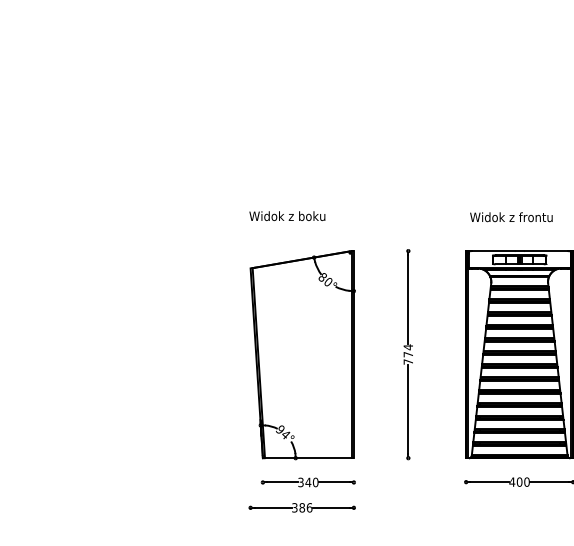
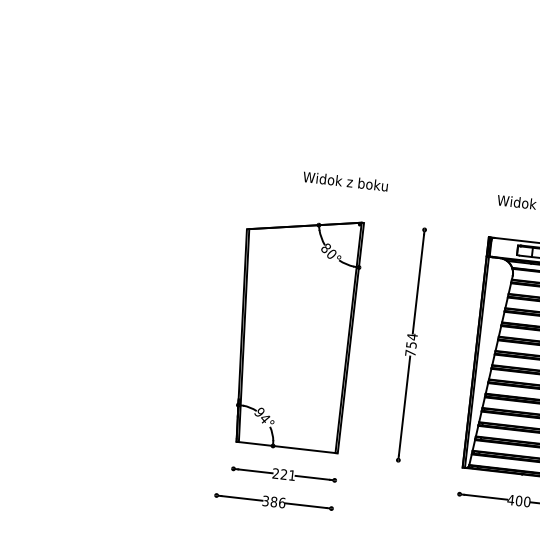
text: (287, 216) -> (345, 181), moved
text: (408, 354) -> (411, 344), 774 -> 754
text: (308, 482) -> (284, 474), 340 -> 221

